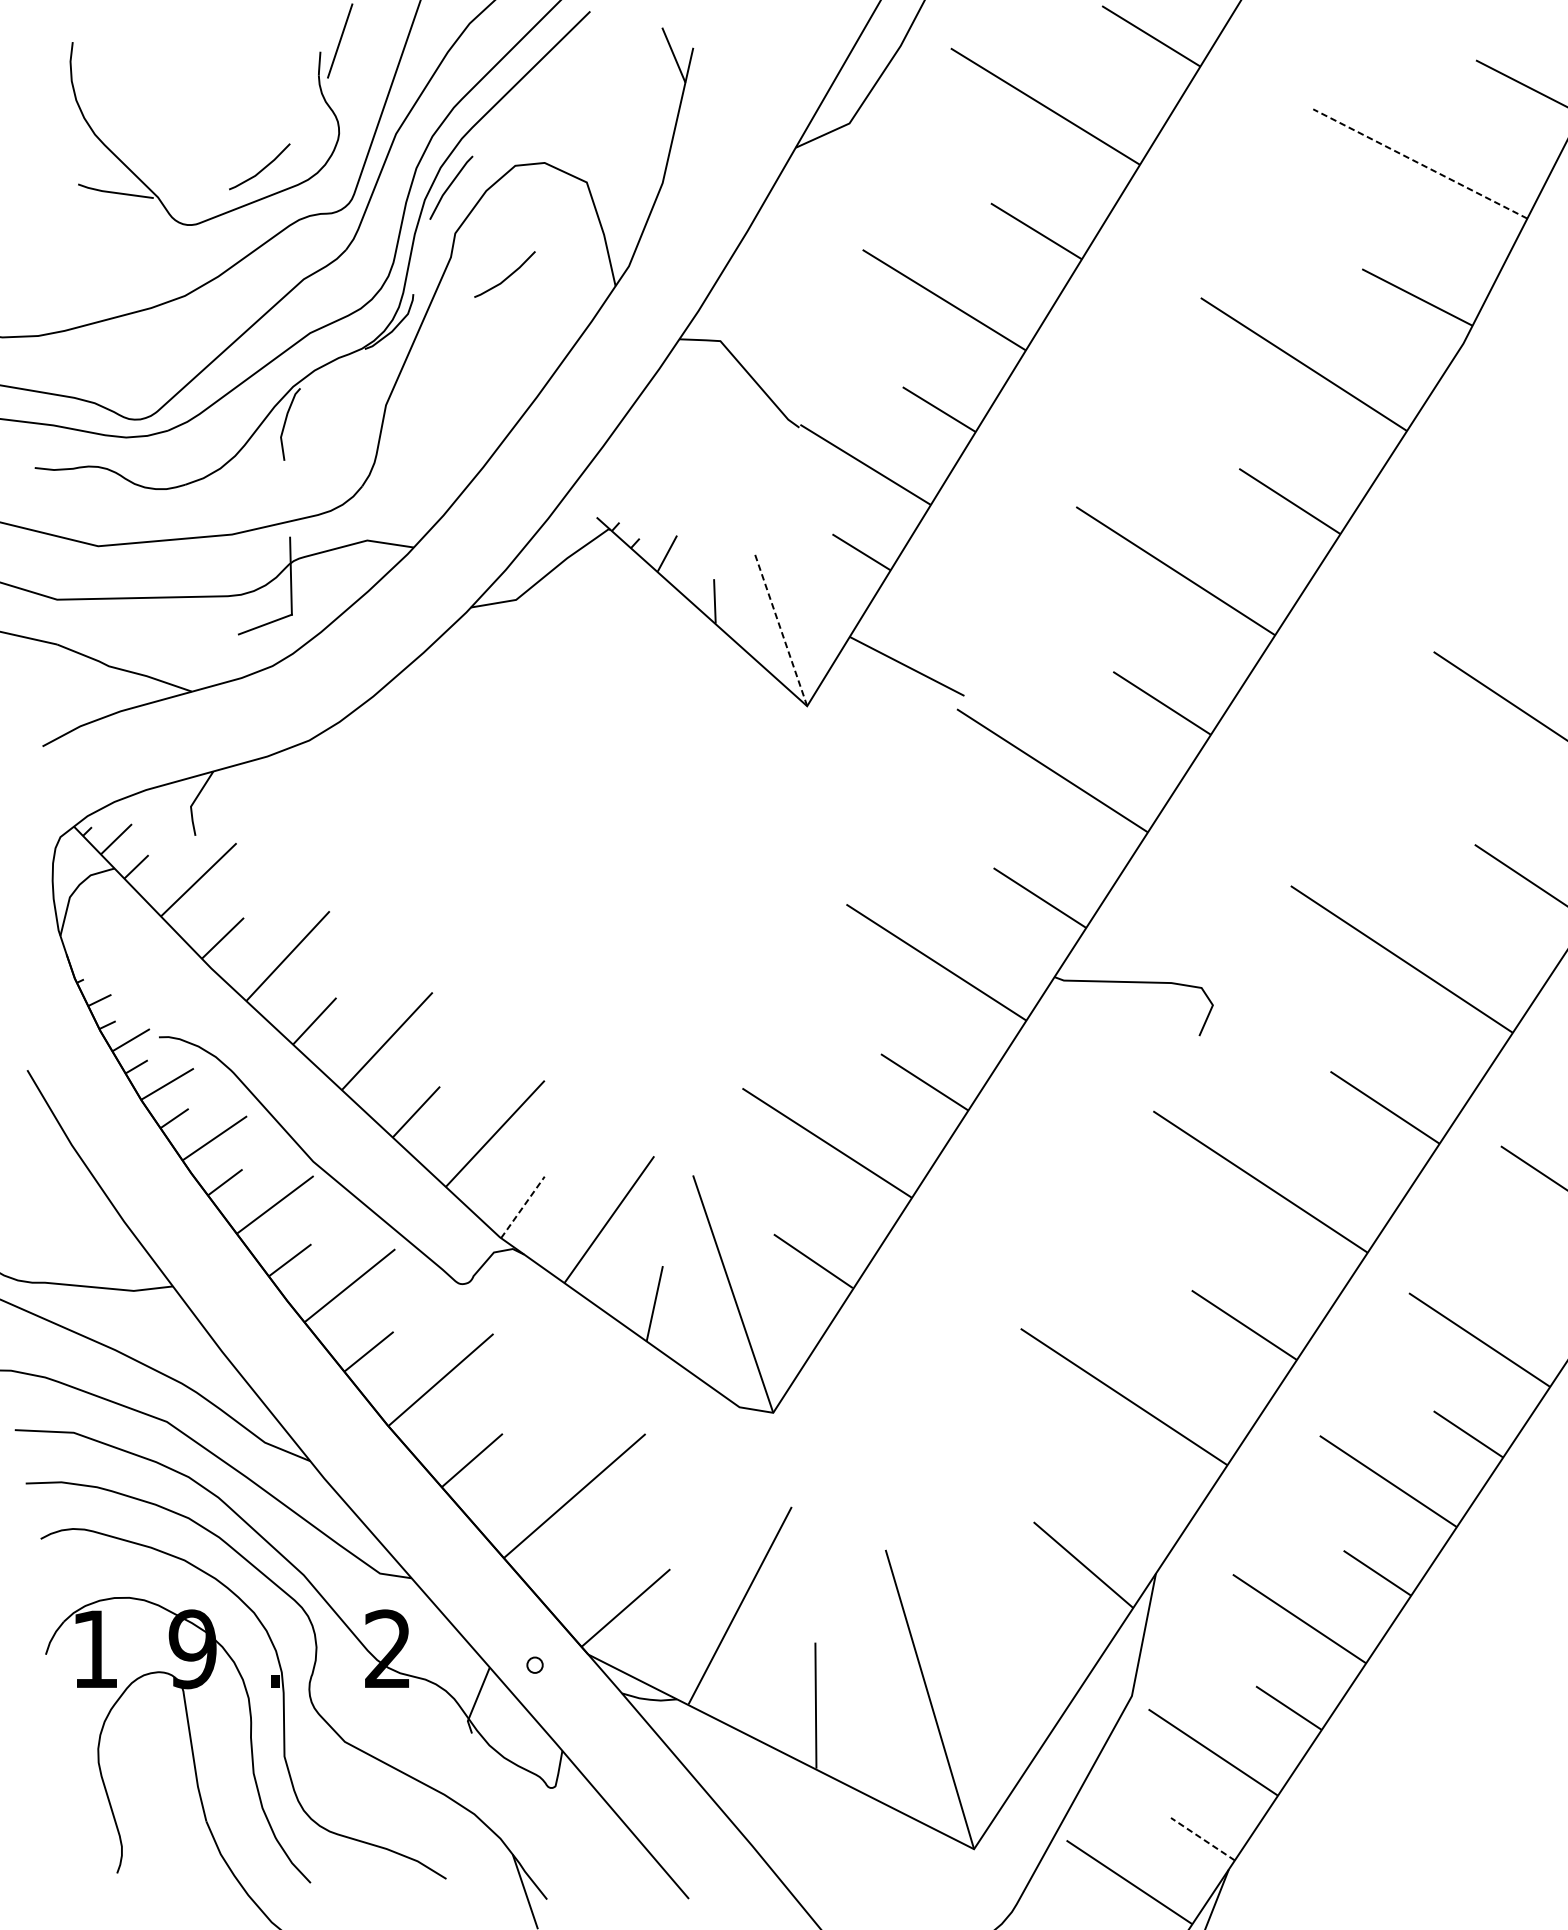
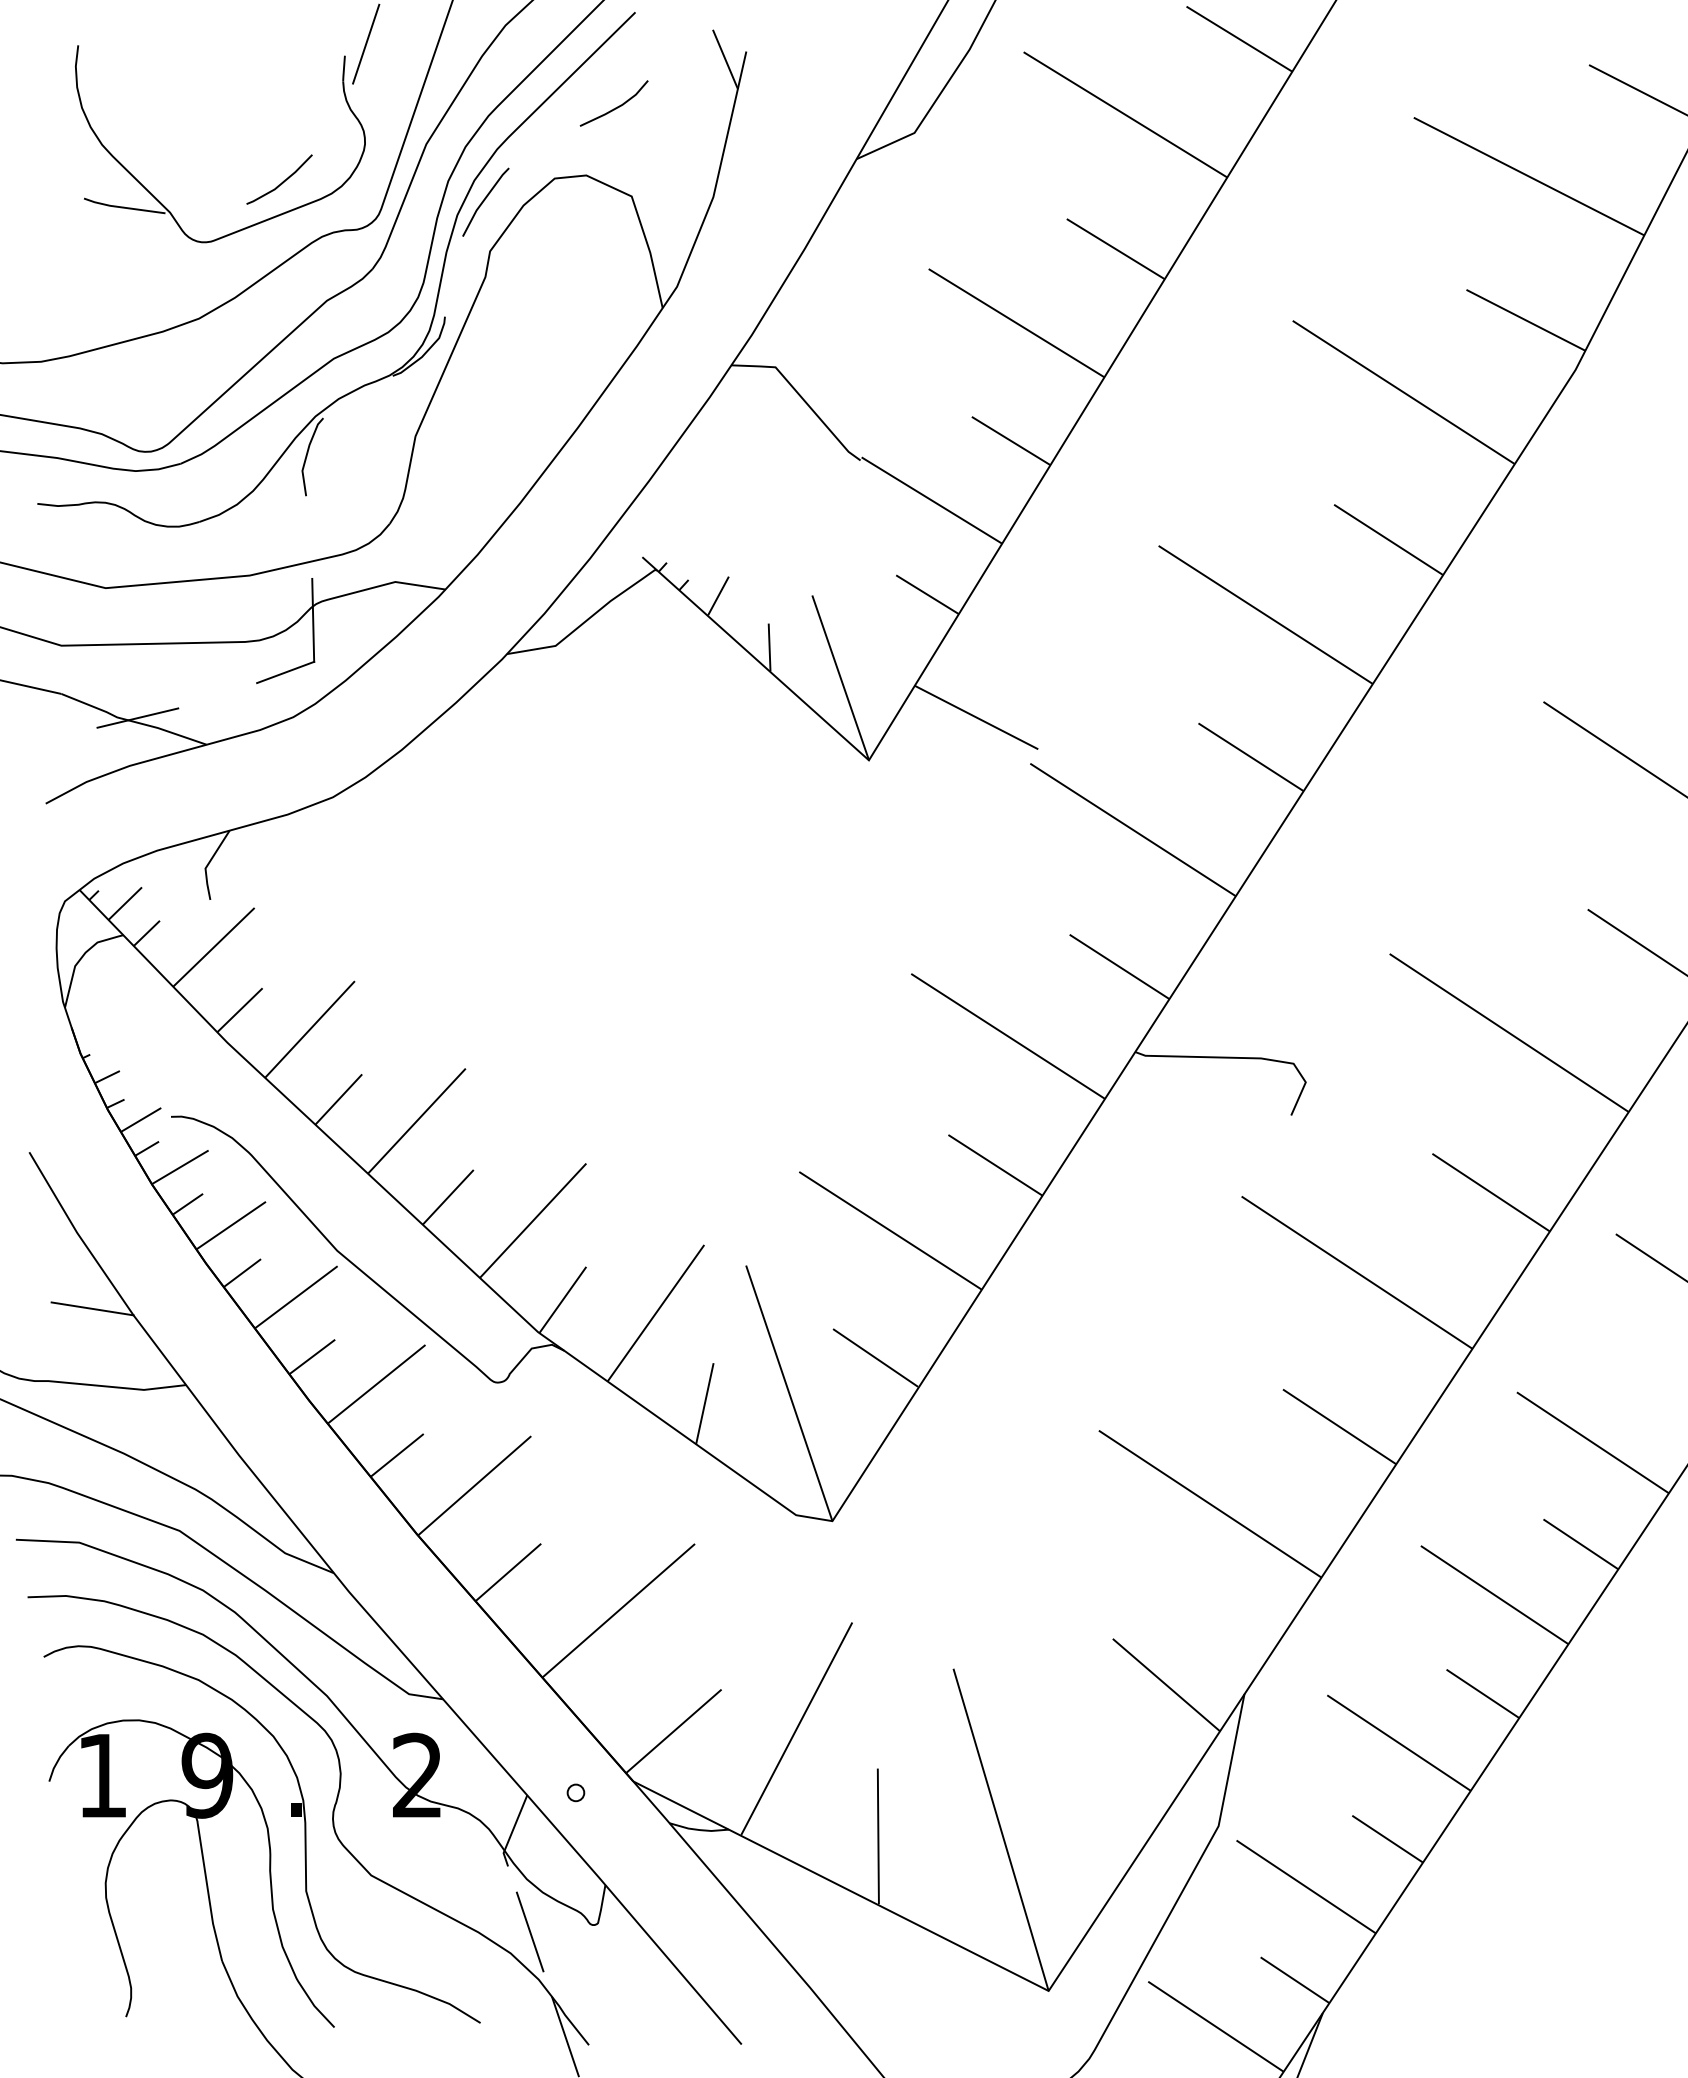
line: (571, 99) -> (615, 107), added
line: (1419, 163) -> (1528, 176), dashed -> solid
line: (507, 276) -> (546, 297), removed
line: (780, 629) -> (840, 677), dashed -> solid
line: (127, 666) -> (137, 717), added
line: (522, 1206) -> (562, 1299), dashed -> solid
line: (86, 1215) -> (92, 1308), added
line: (491, 1793) -> (529, 1931), added
line: (1202, 1838) -> (1294, 1979), dashed -> solid

